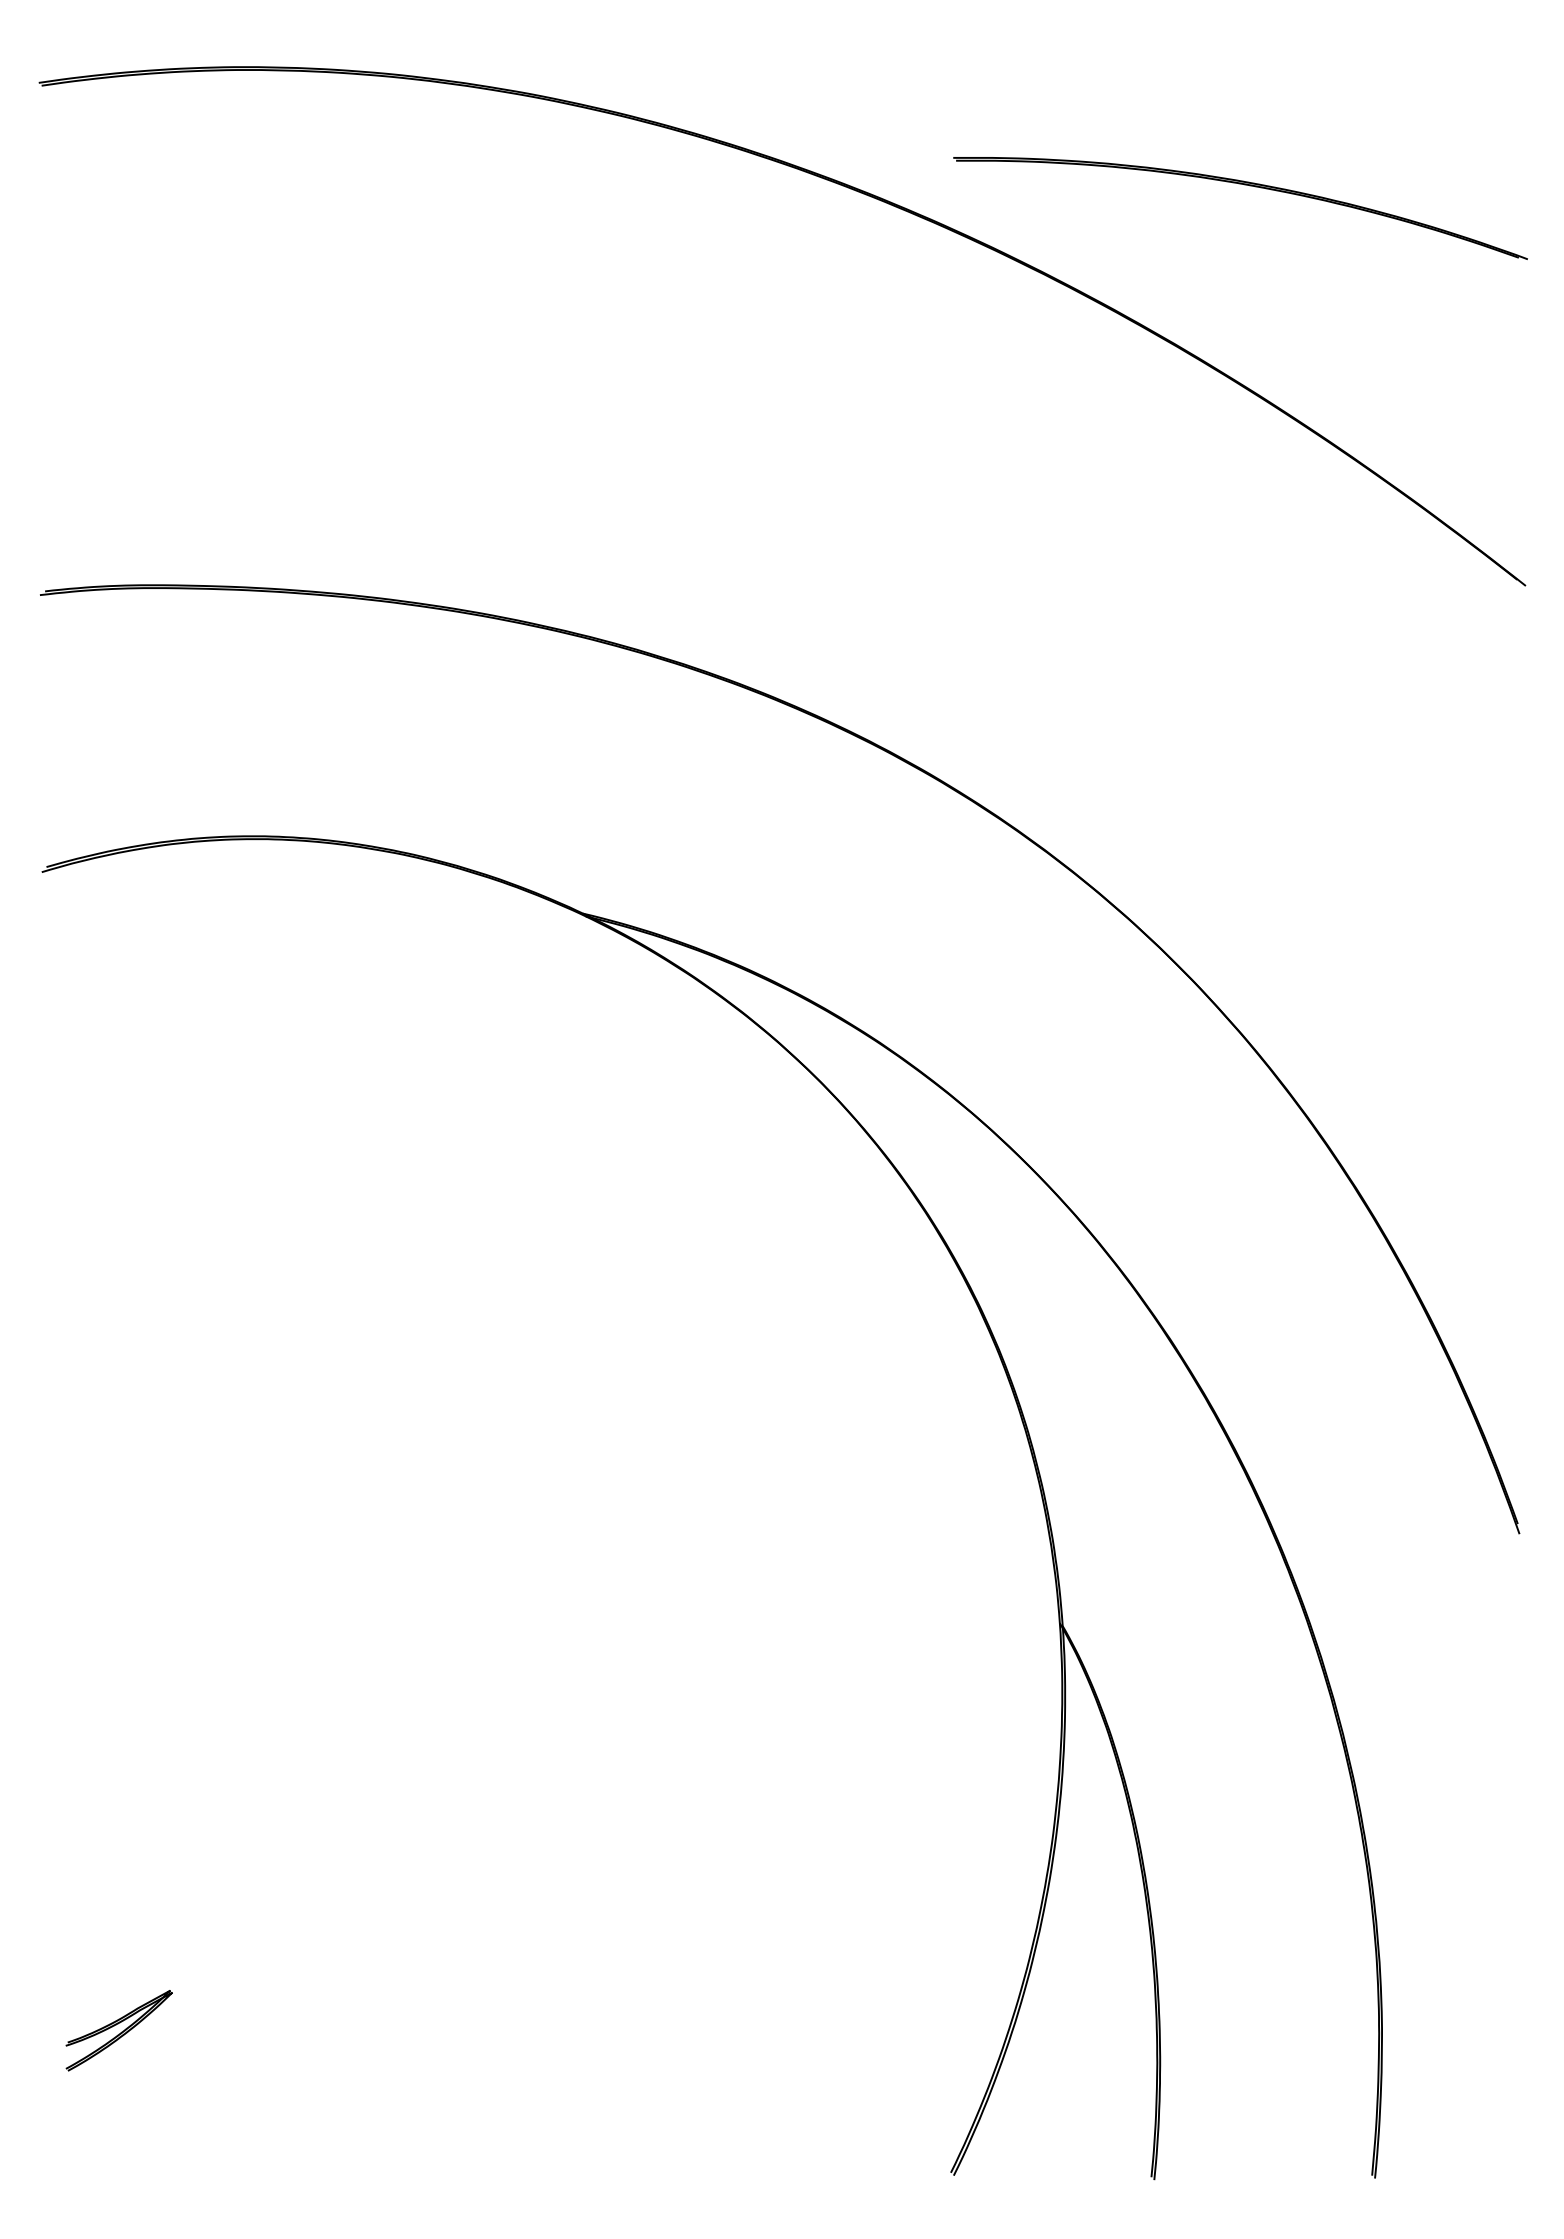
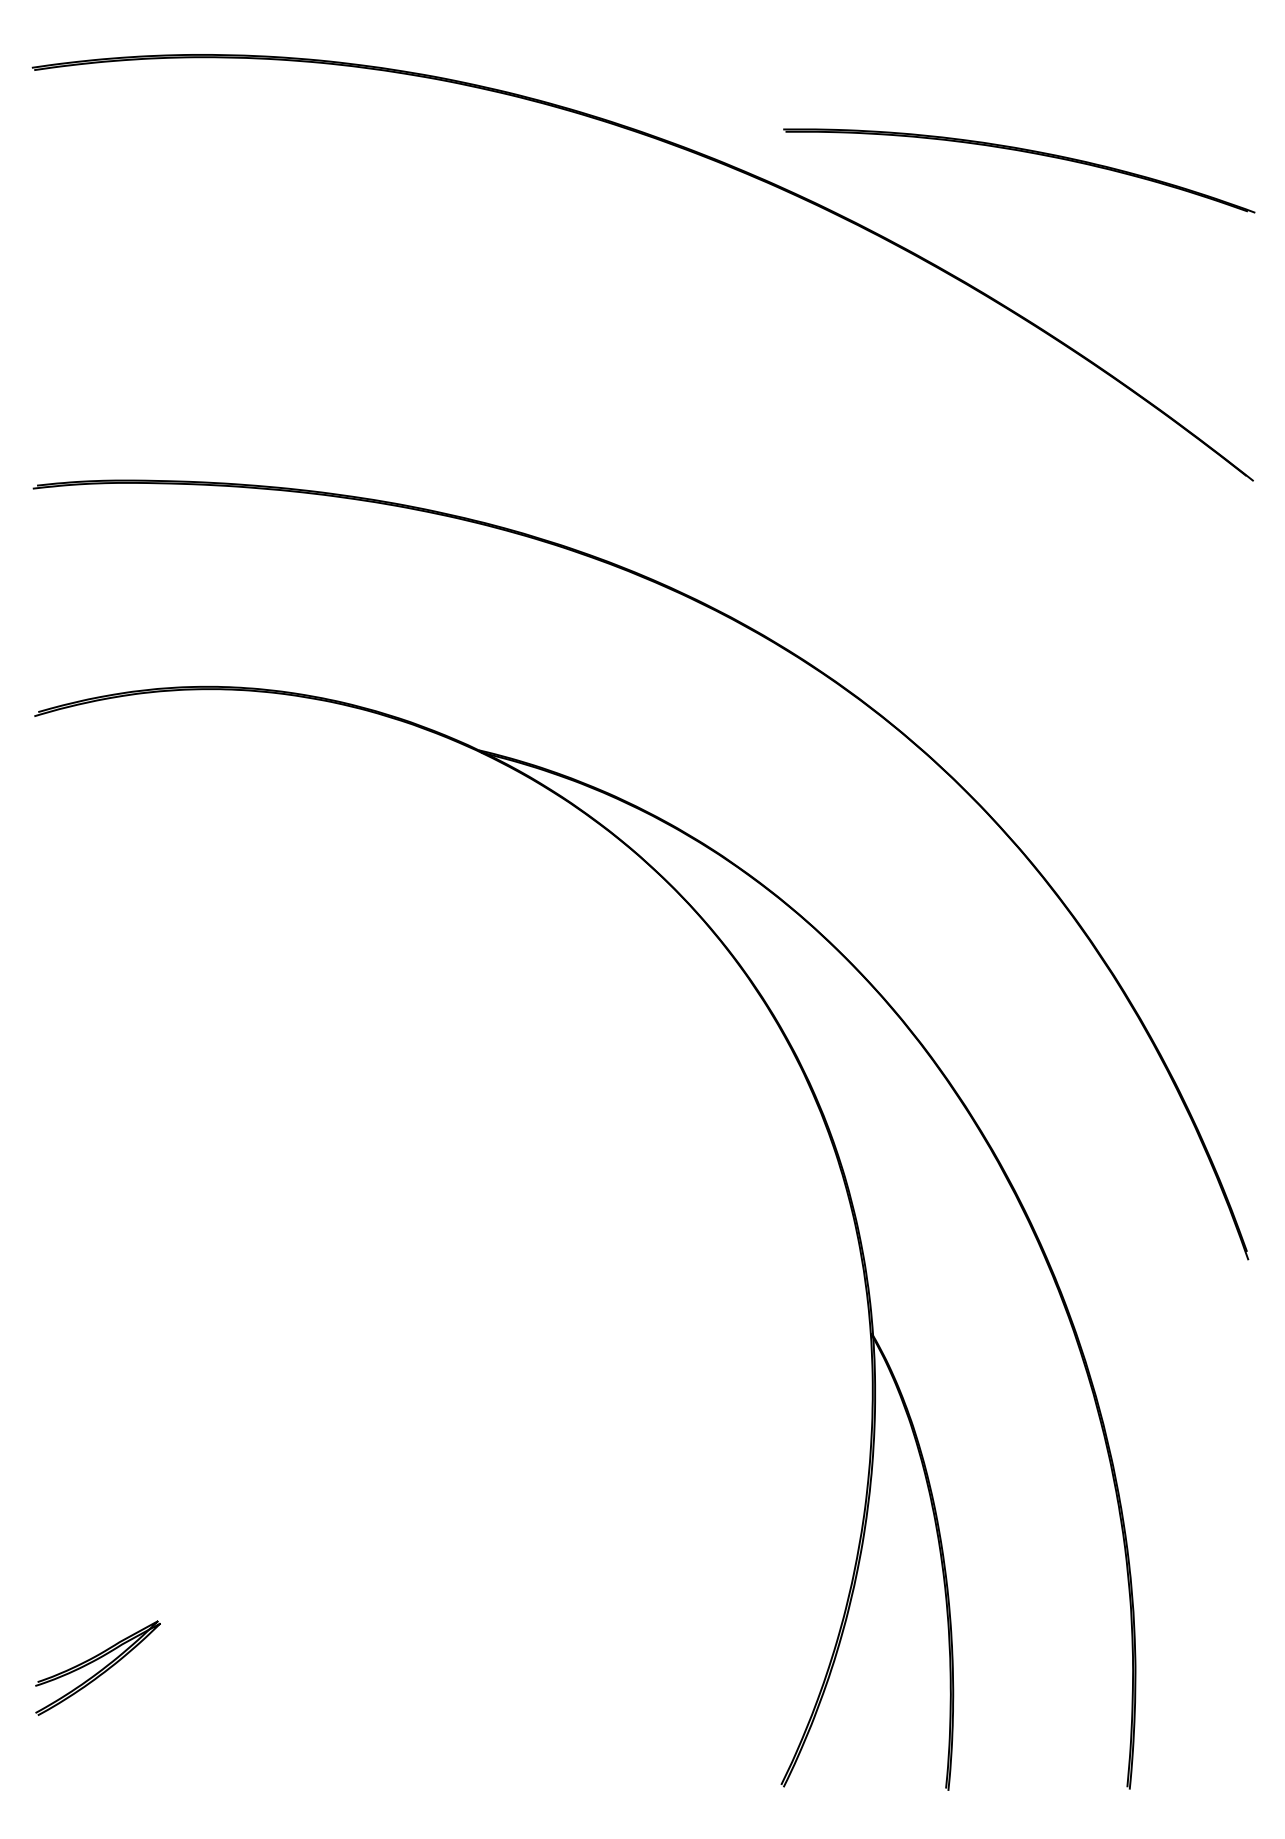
part: (118, 2030) -> (97, 1667), size x1.43

